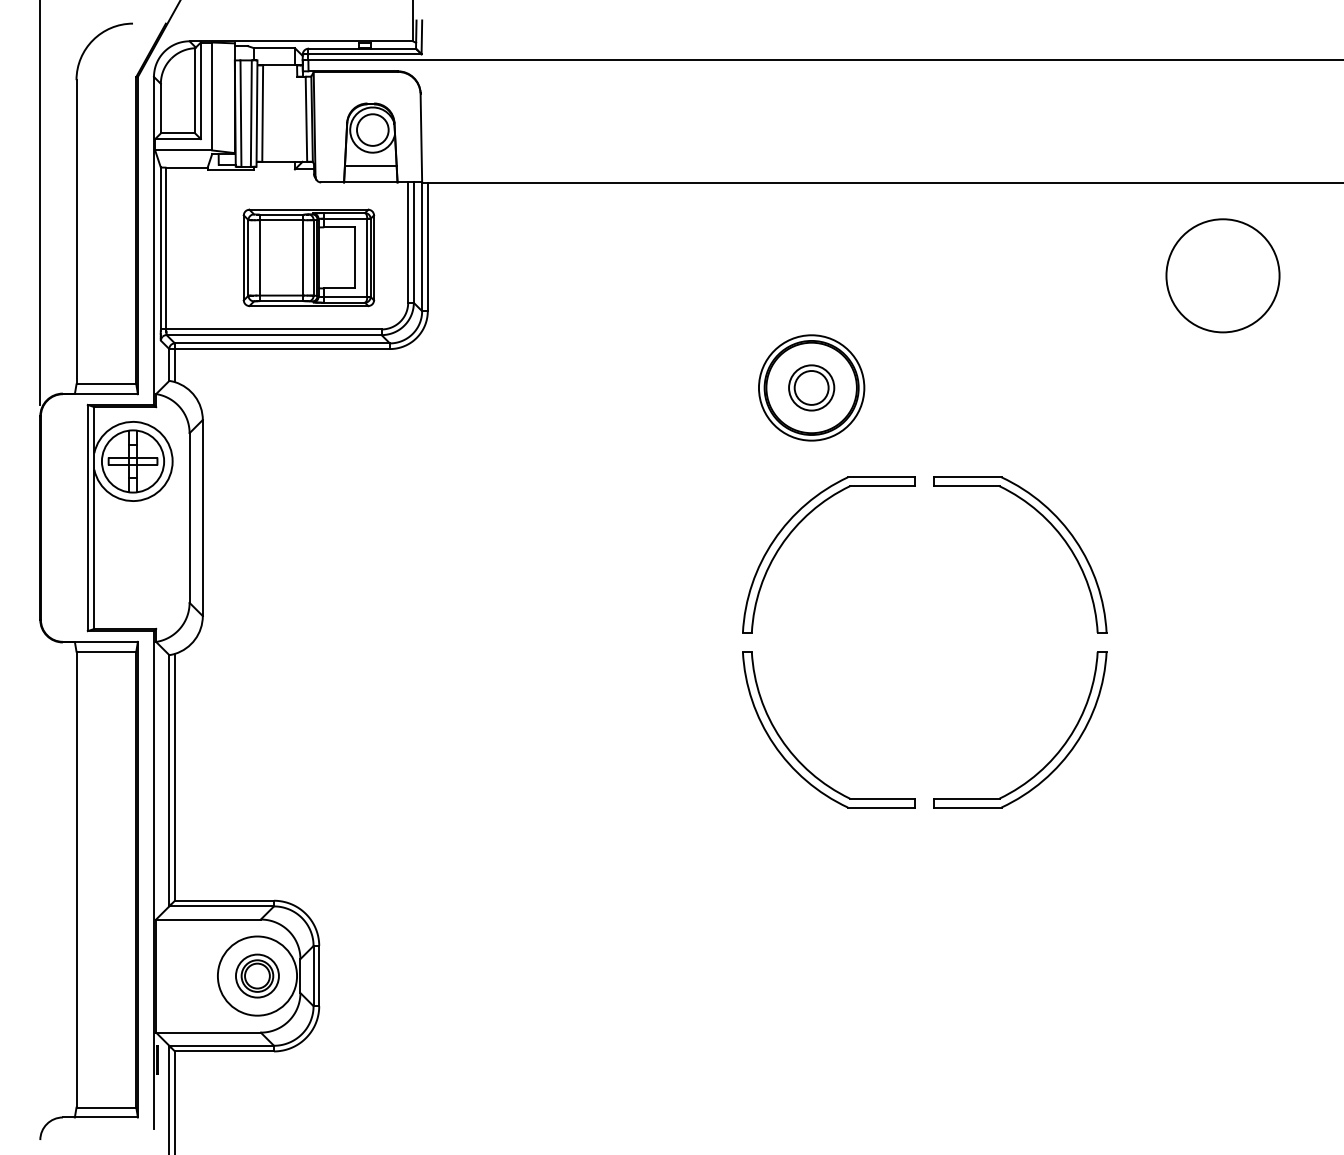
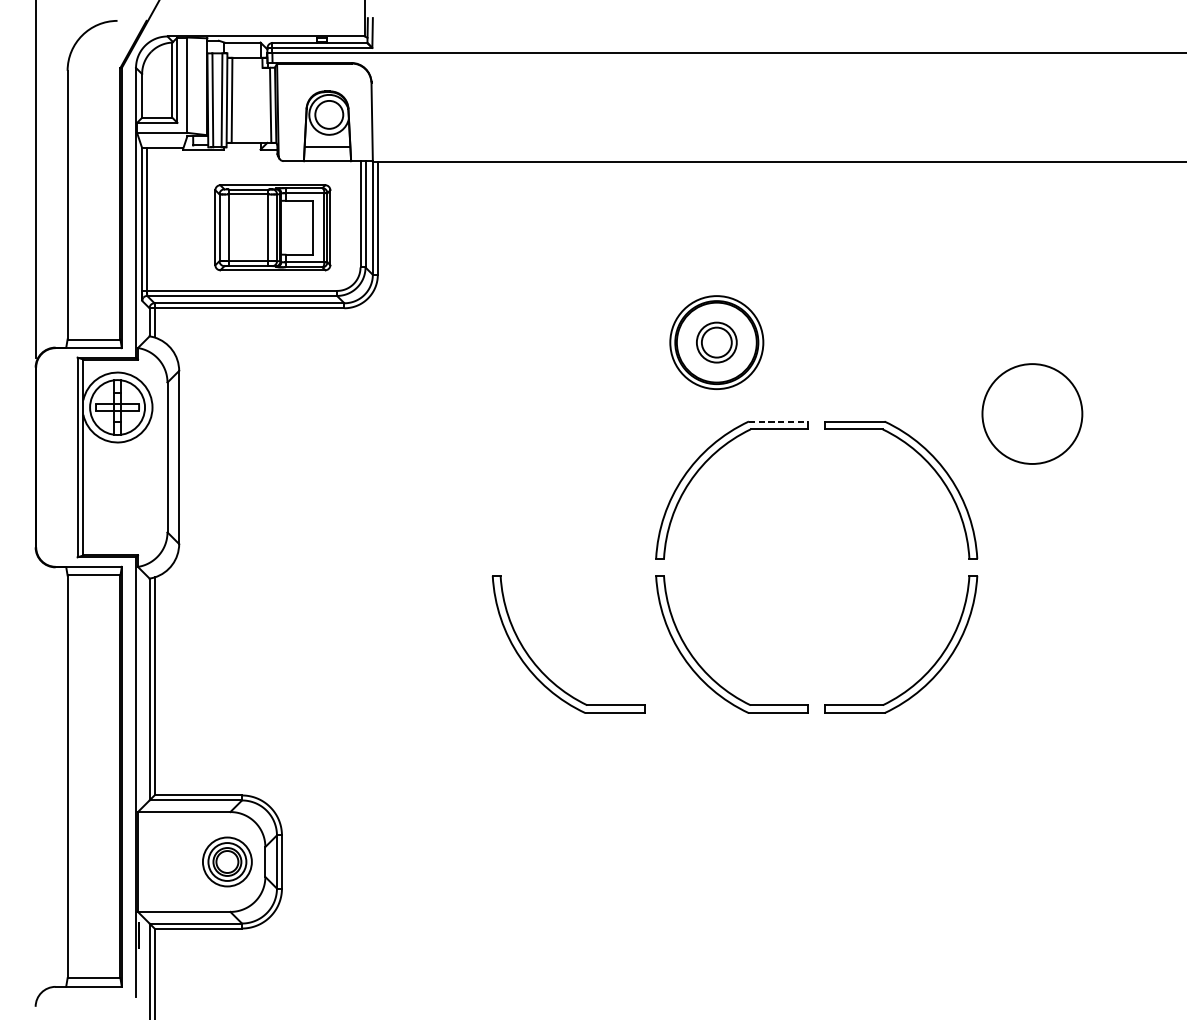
circle: (1222, 275) -> (1031, 413), moved
line: (881, 477) -> (778, 421), solid -> dashed
part: (609, 754) -> (538, 666), added
circle: (257, 975) -> (227, 861), size x0.7

